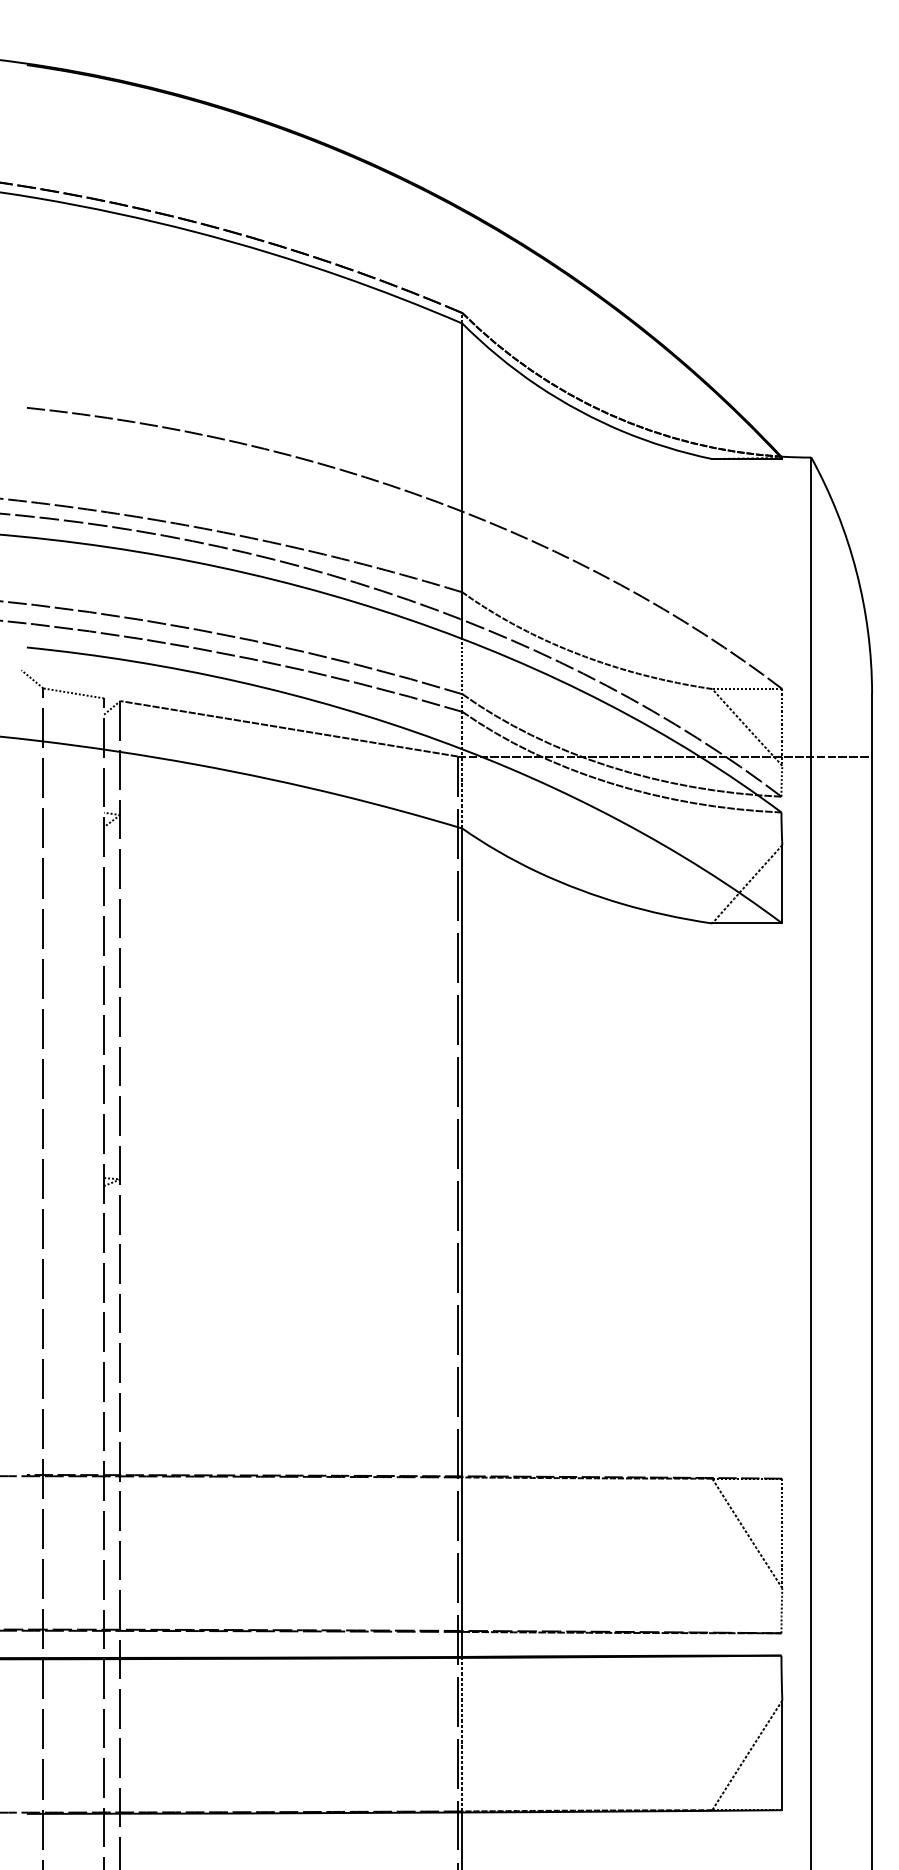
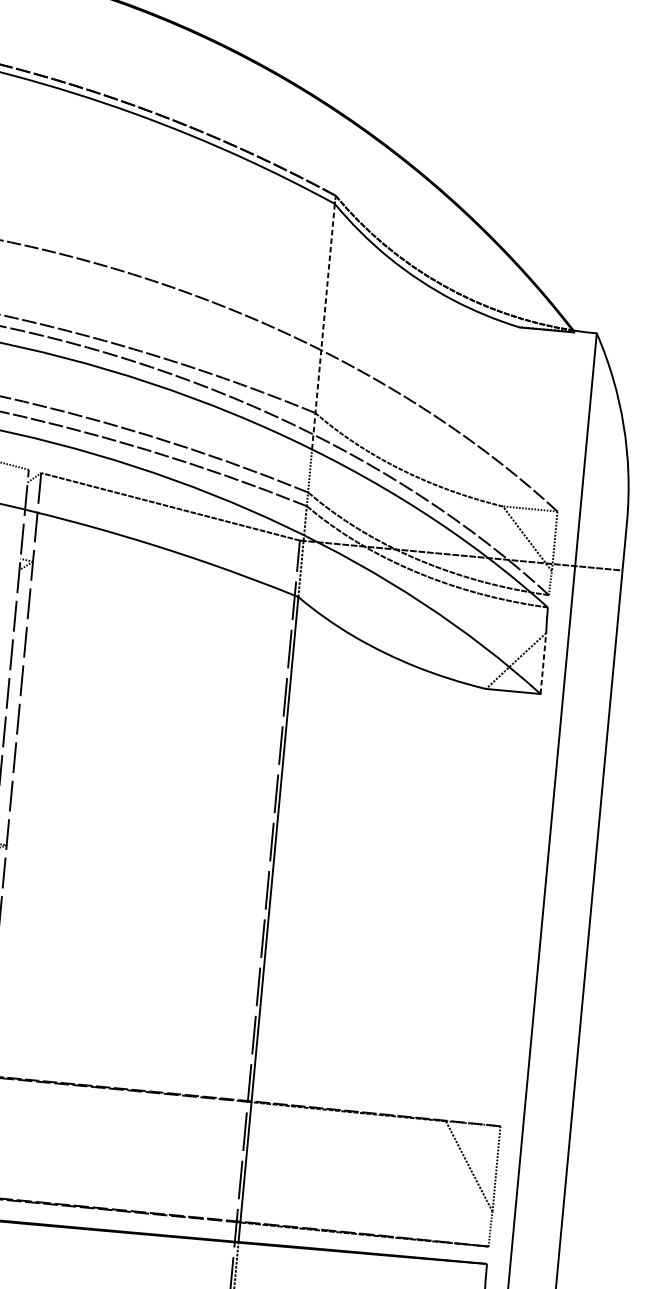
line: (462, 481) -> (323, 326), solid -> dashed
line: (782, 883) -> (543, 662), solid -> dashed

